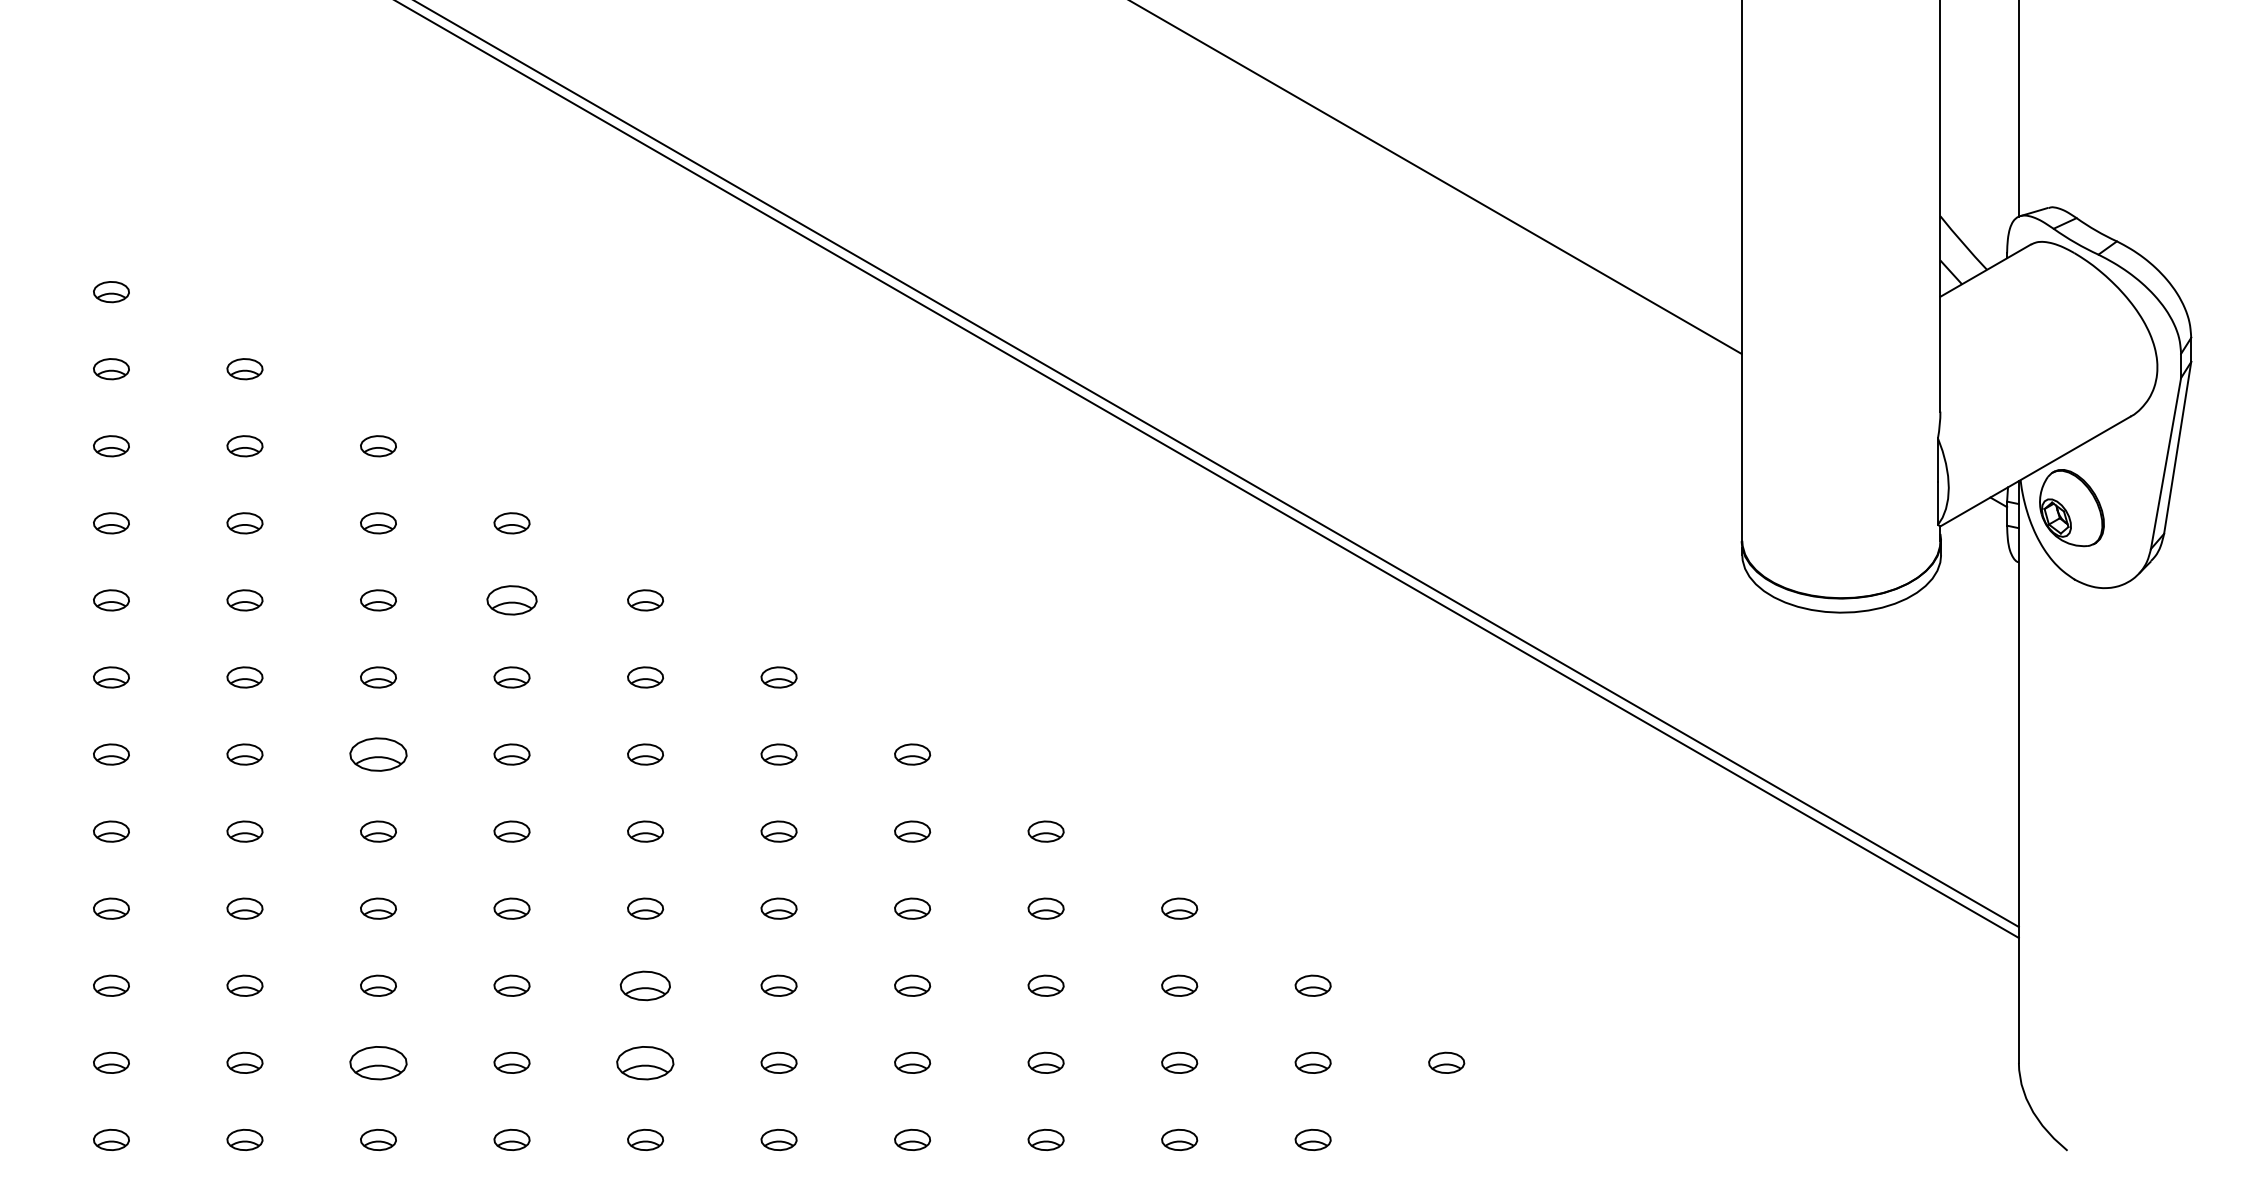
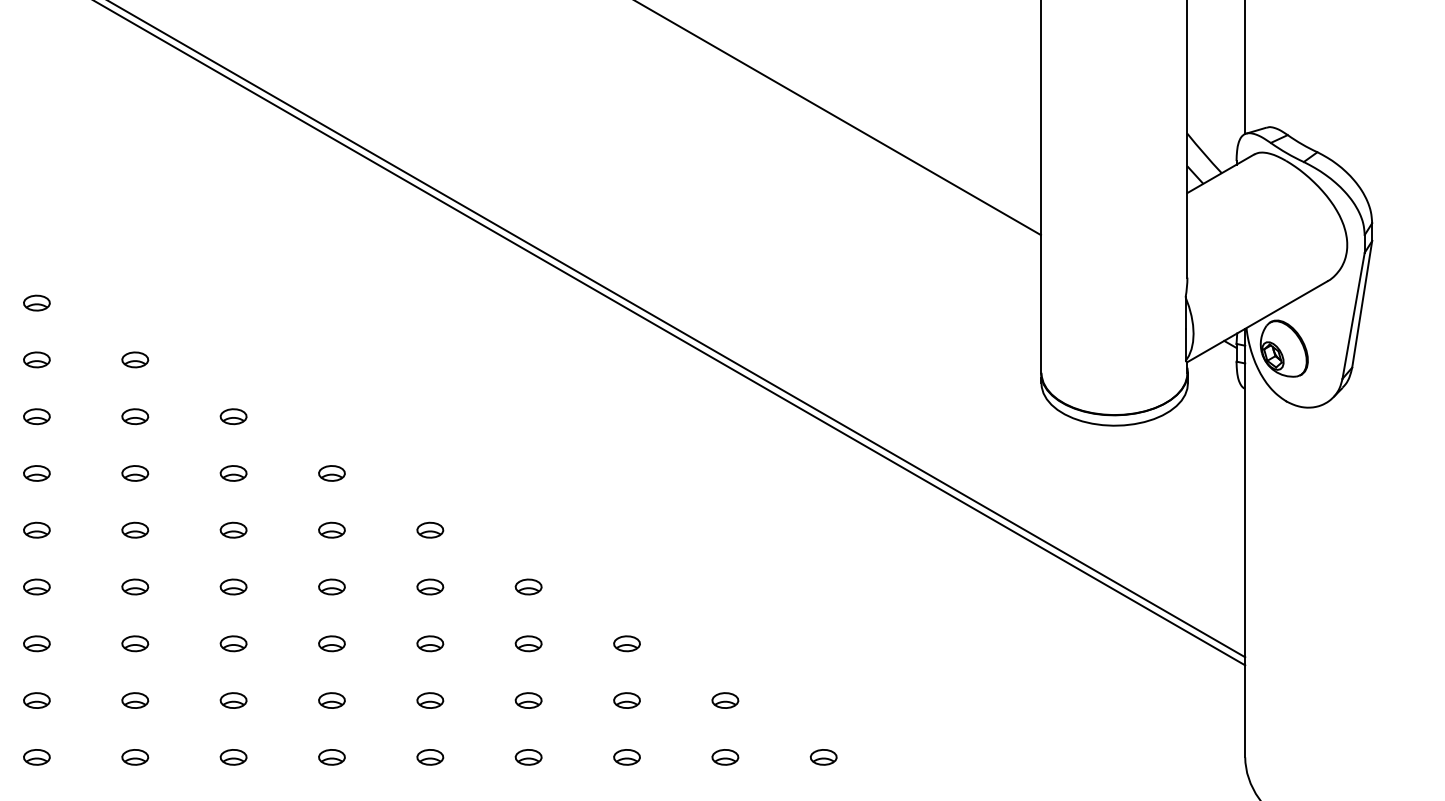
part: (511, 600) -> (134, 416), size x0.71
part: (378, 754) -> (36, 530), size x0.62
part: (645, 985) -> (233, 700), size x0.71
part: (378, 1062) -> (36, 757), size x0.62
part: (645, 1062) -> (233, 757), size x0.62

